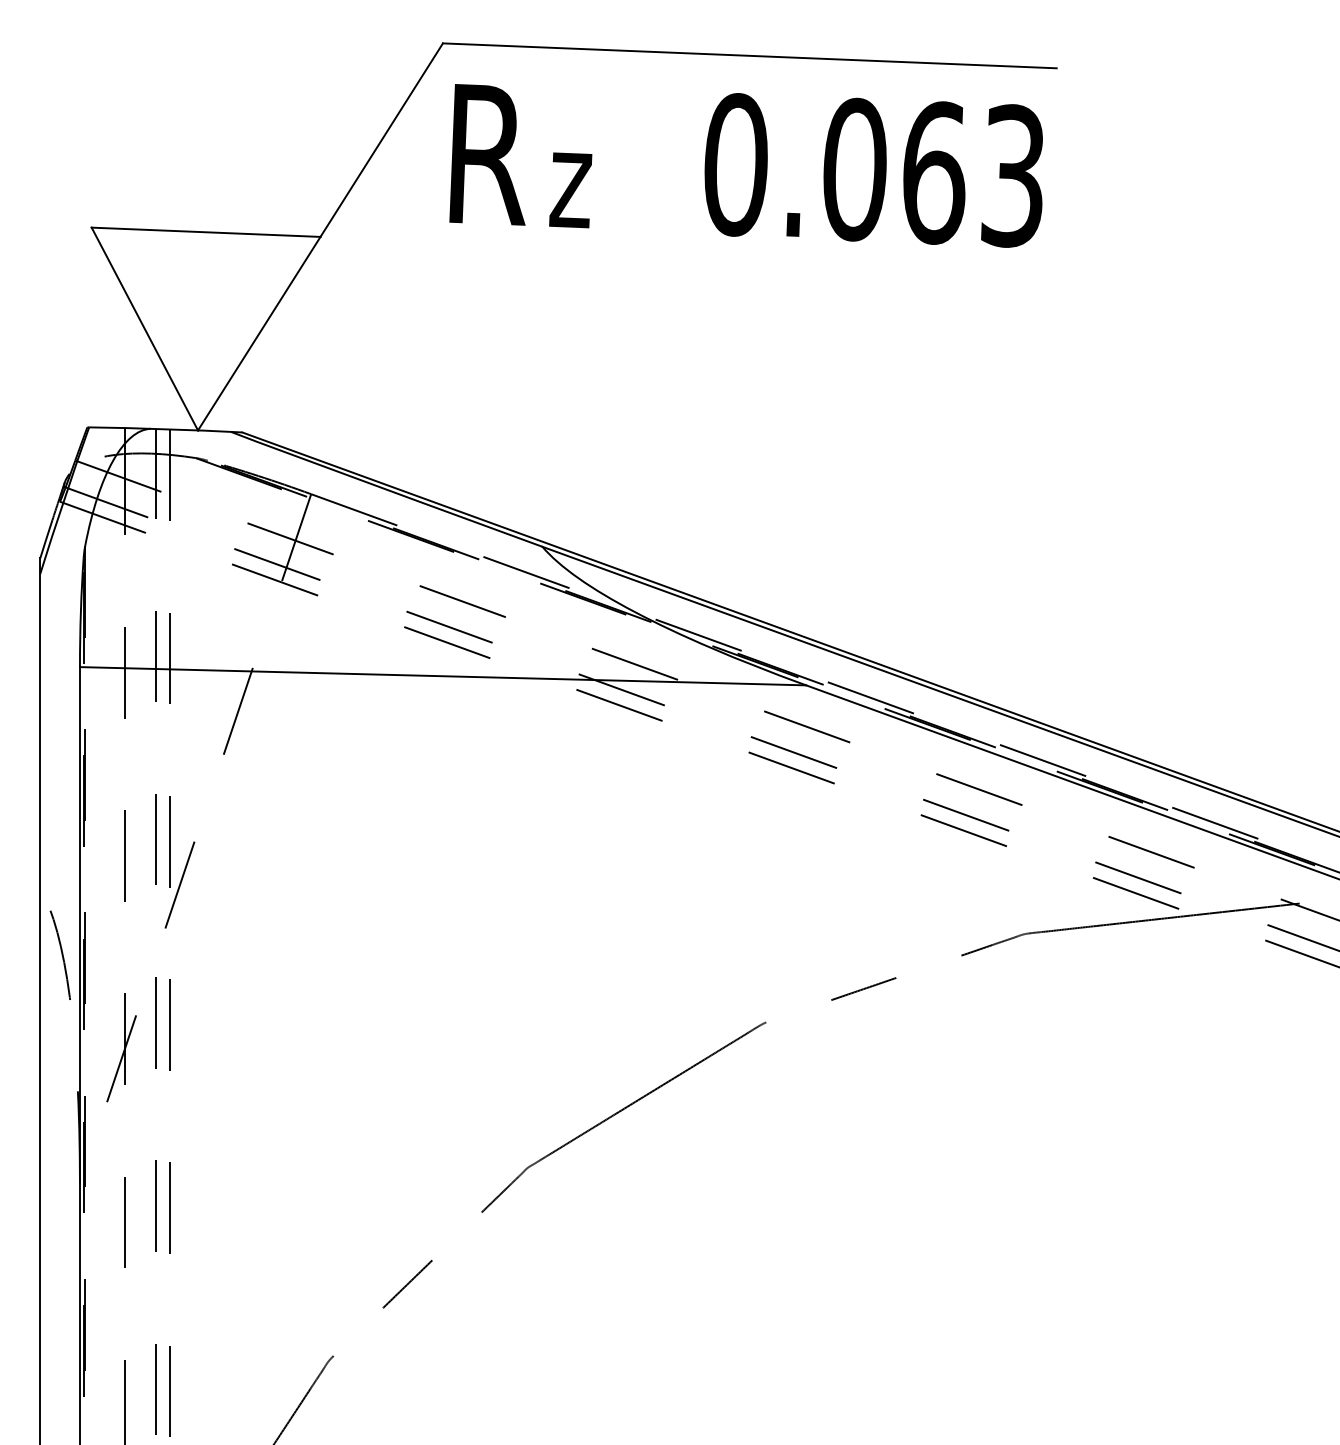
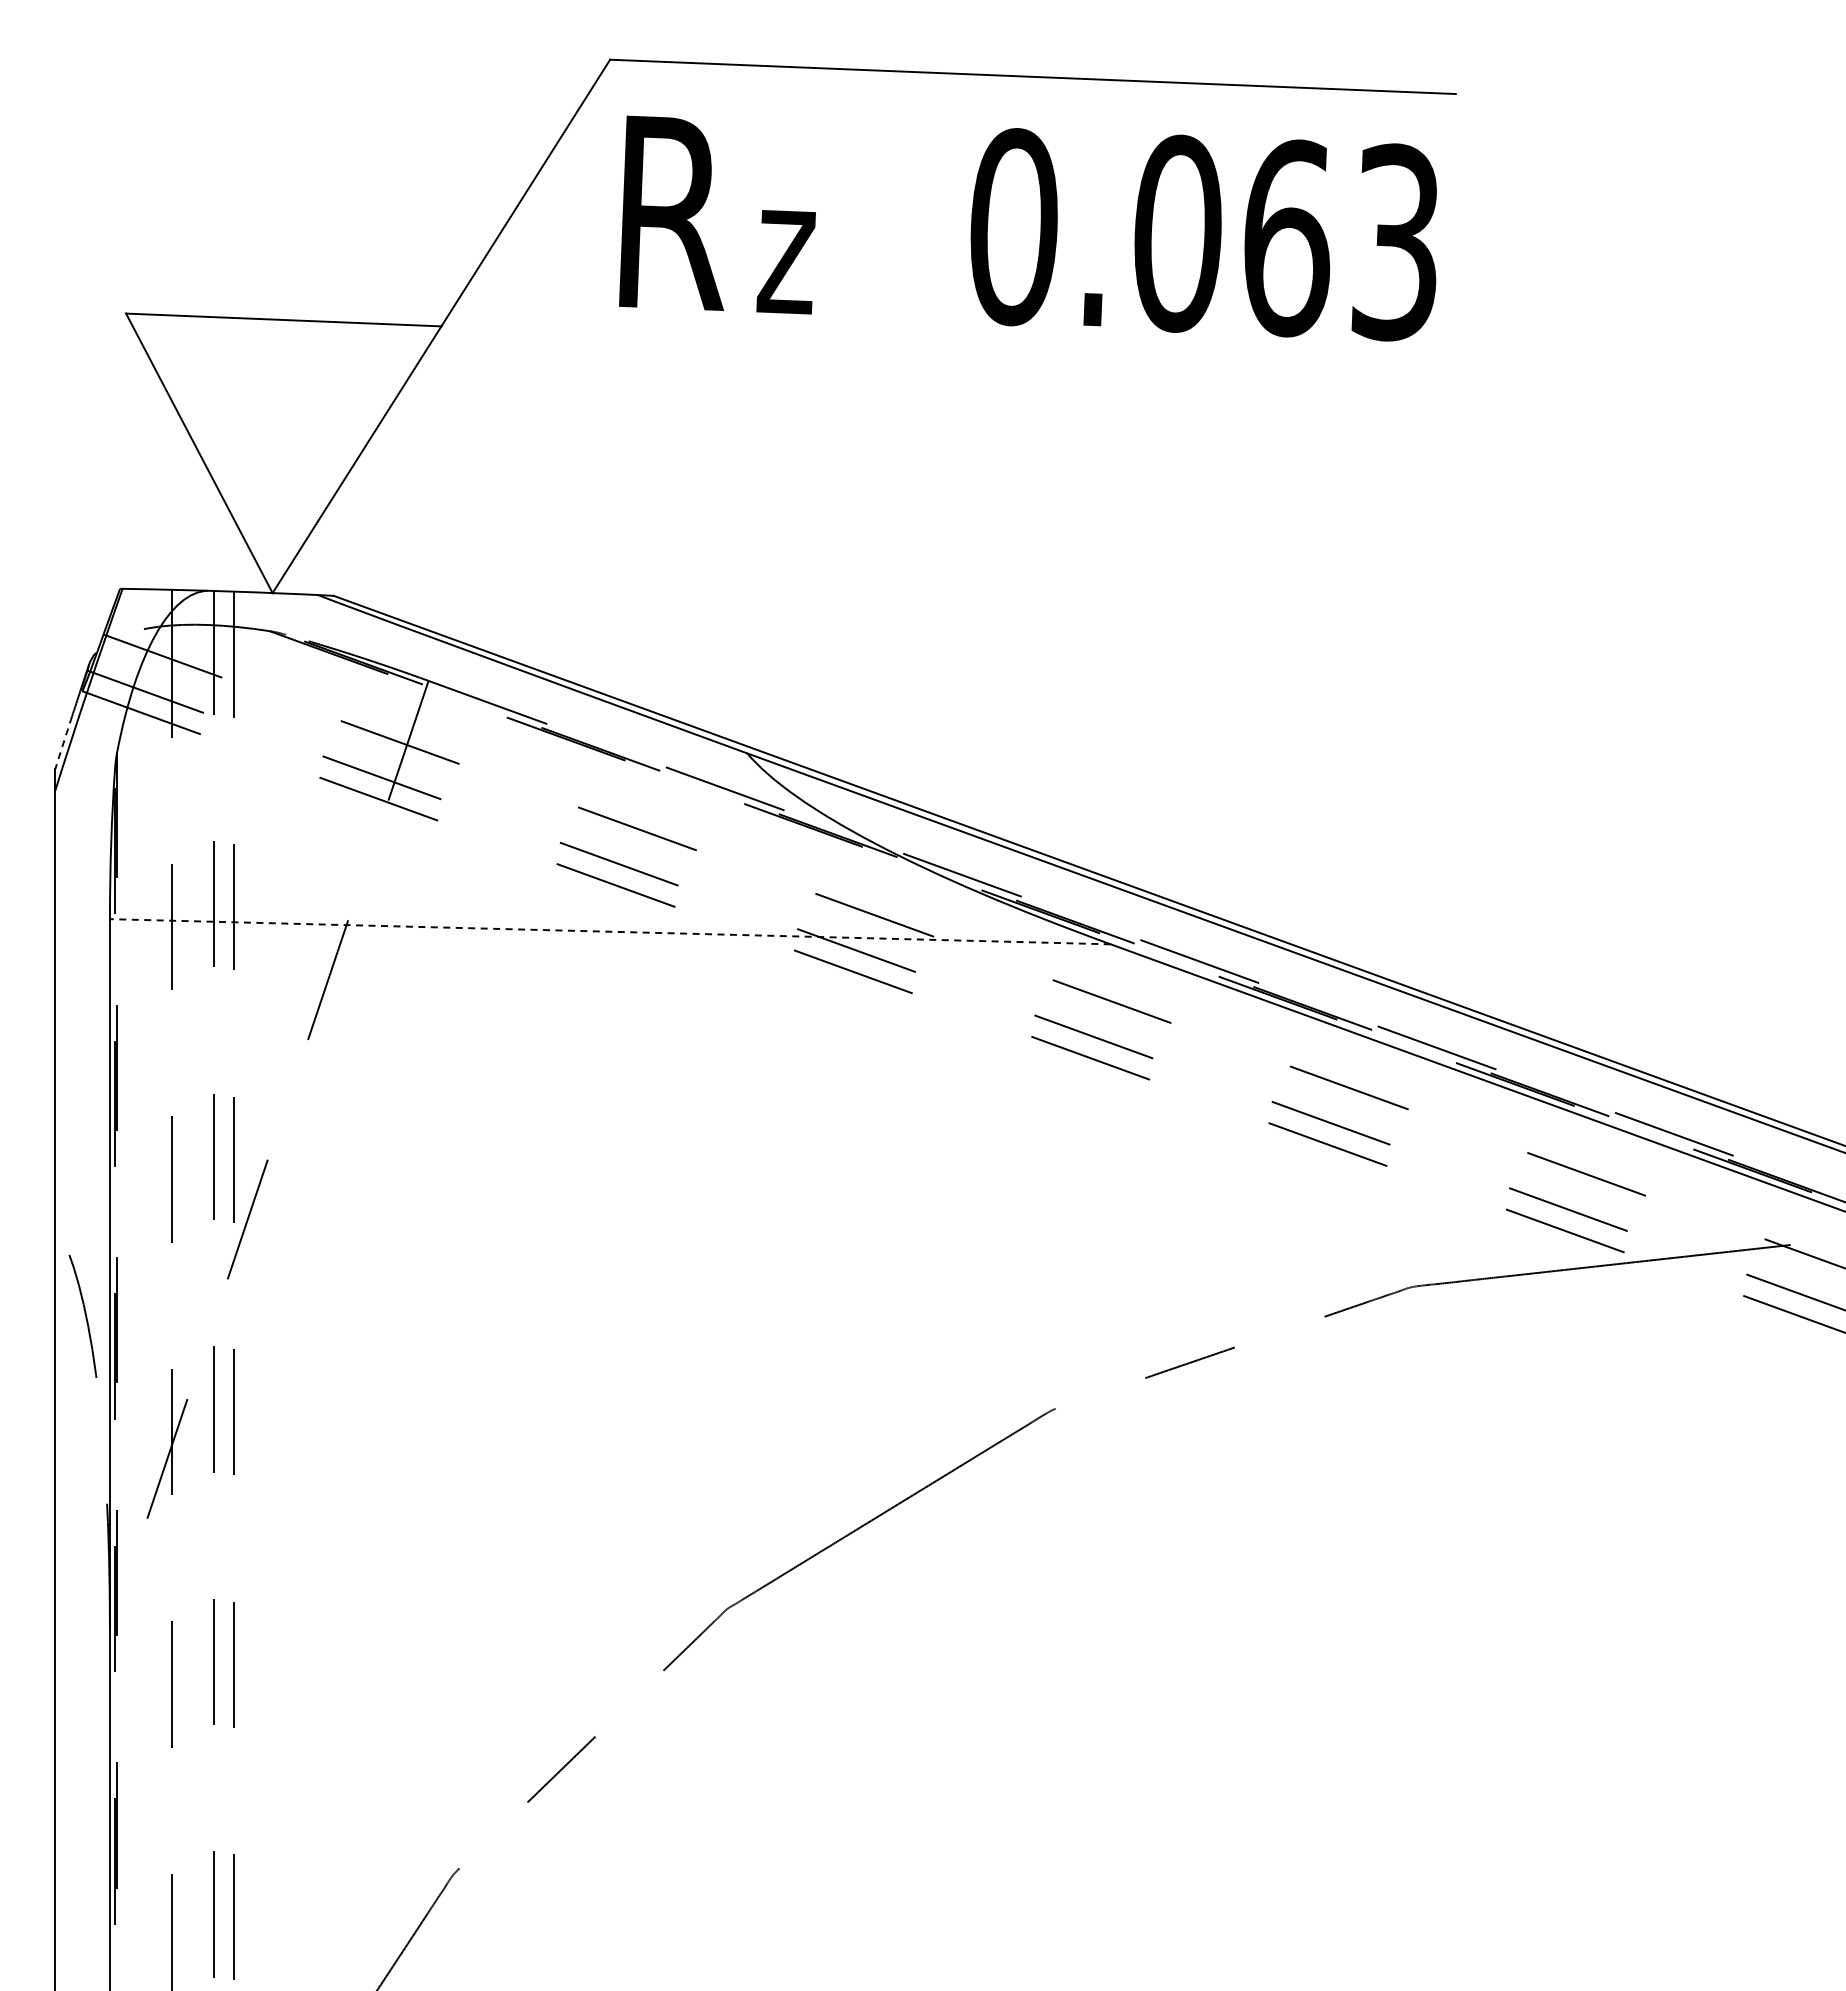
arc: (46, 538) -> (63, 742), solid -> dashed
line: (443, 676) -> (610, 931), solid -> dashed

